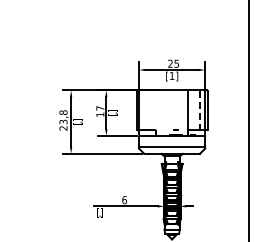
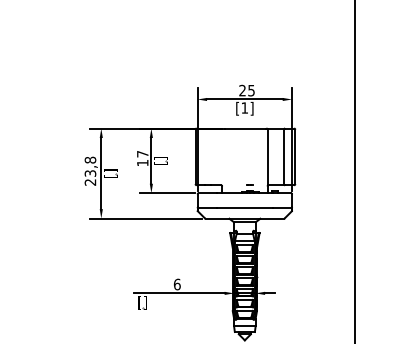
line: (199, 110) -> (283, 157), dashed -> solid

